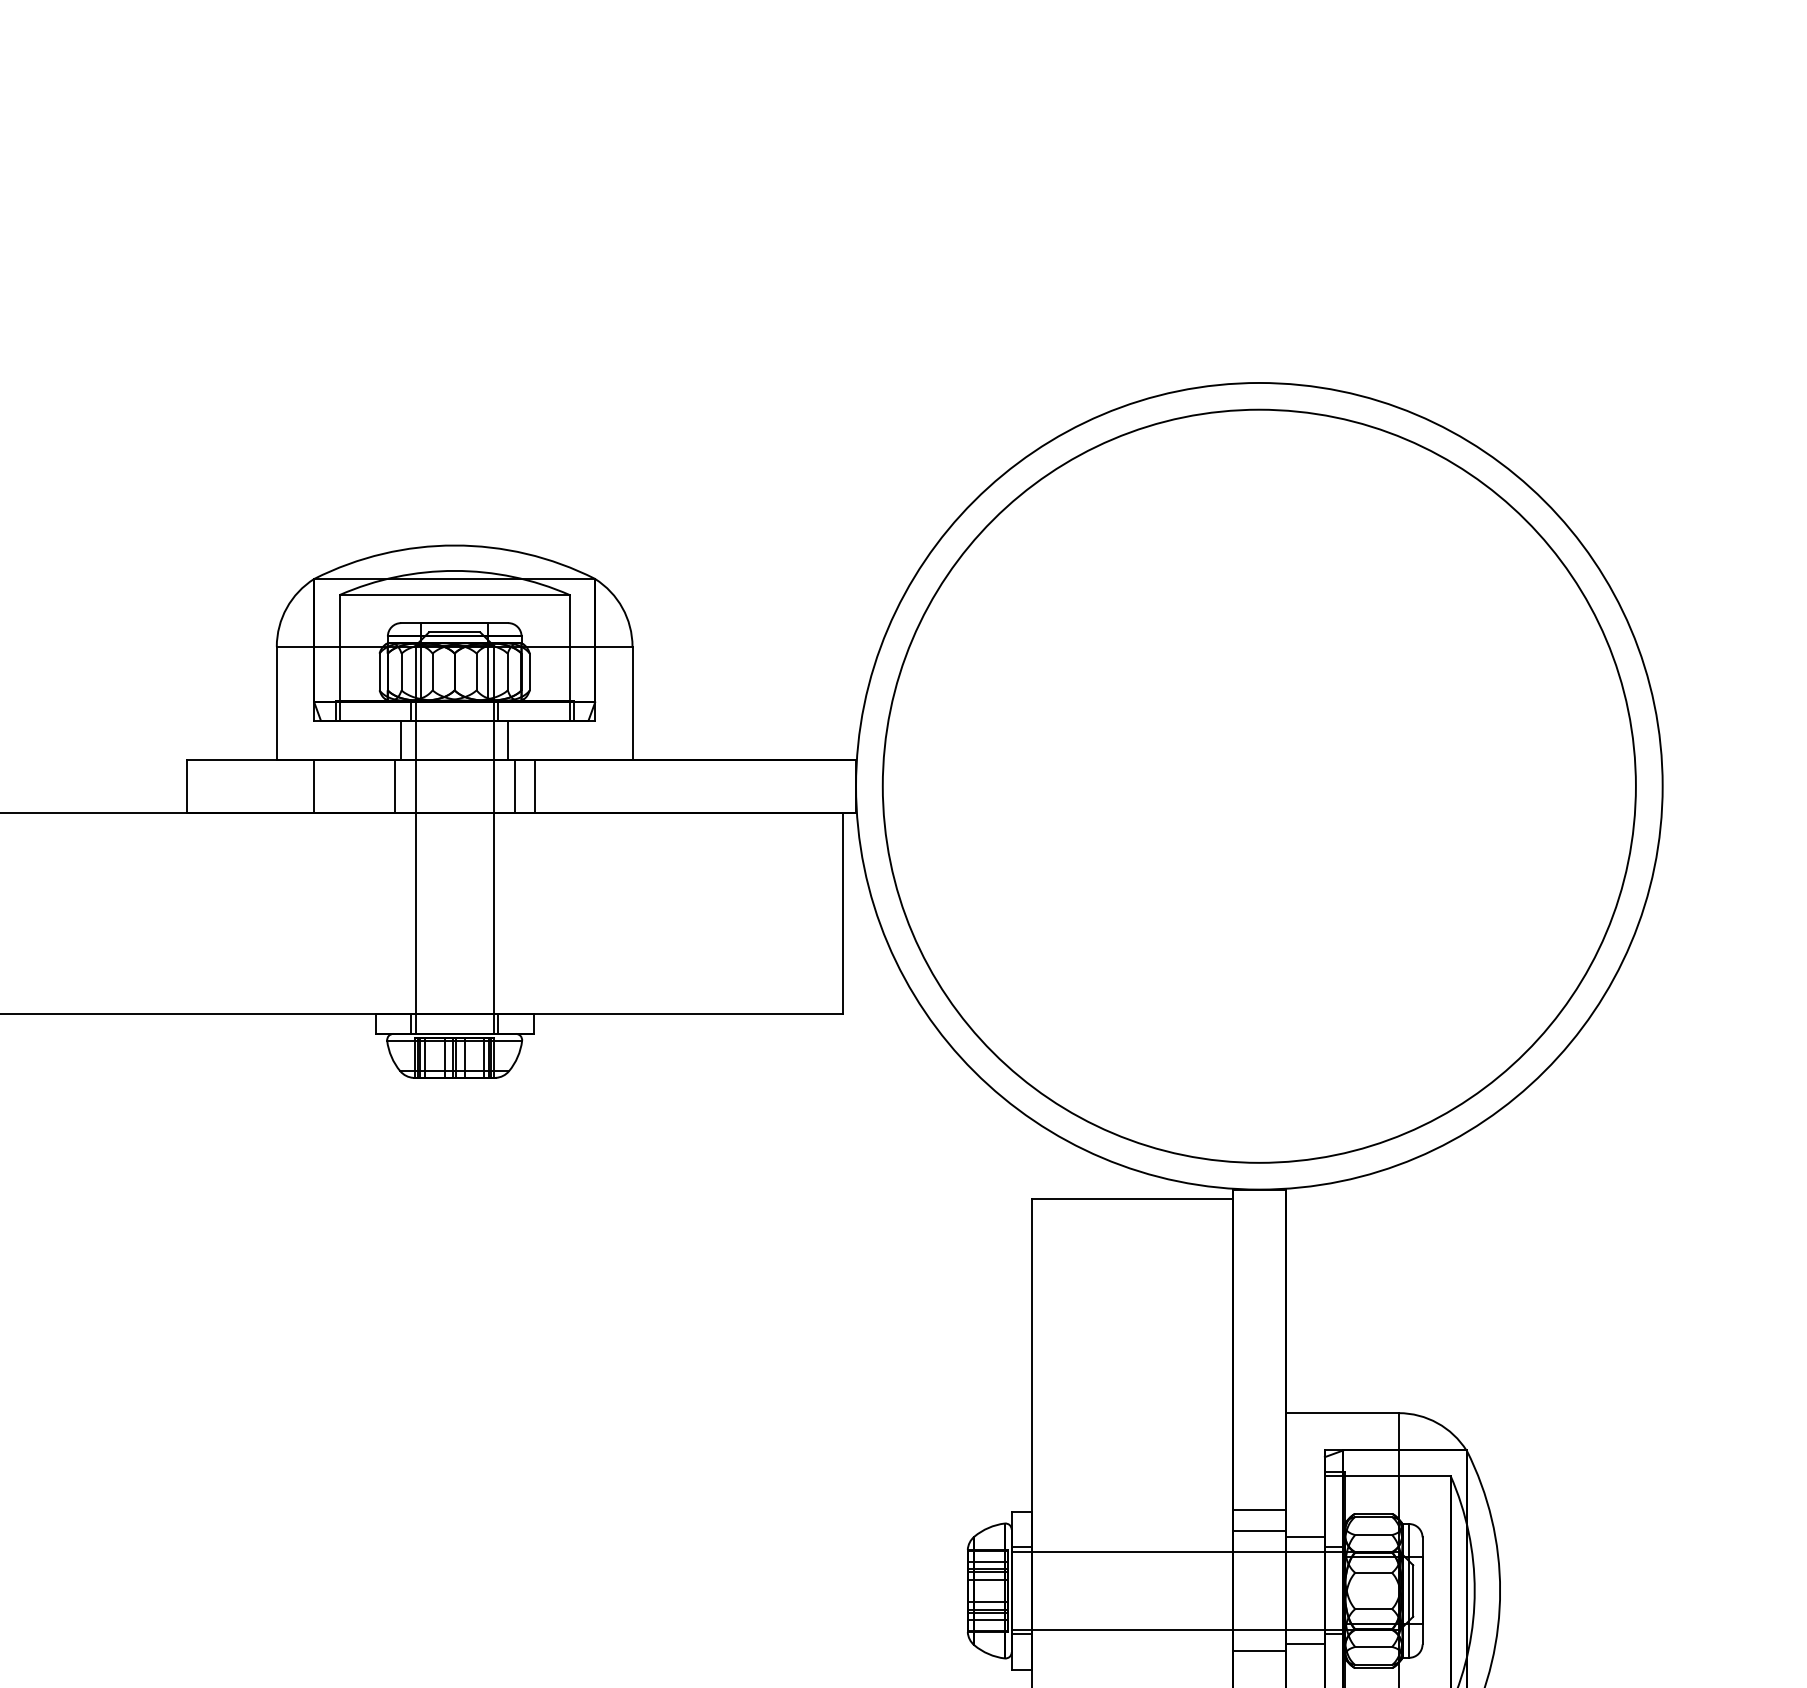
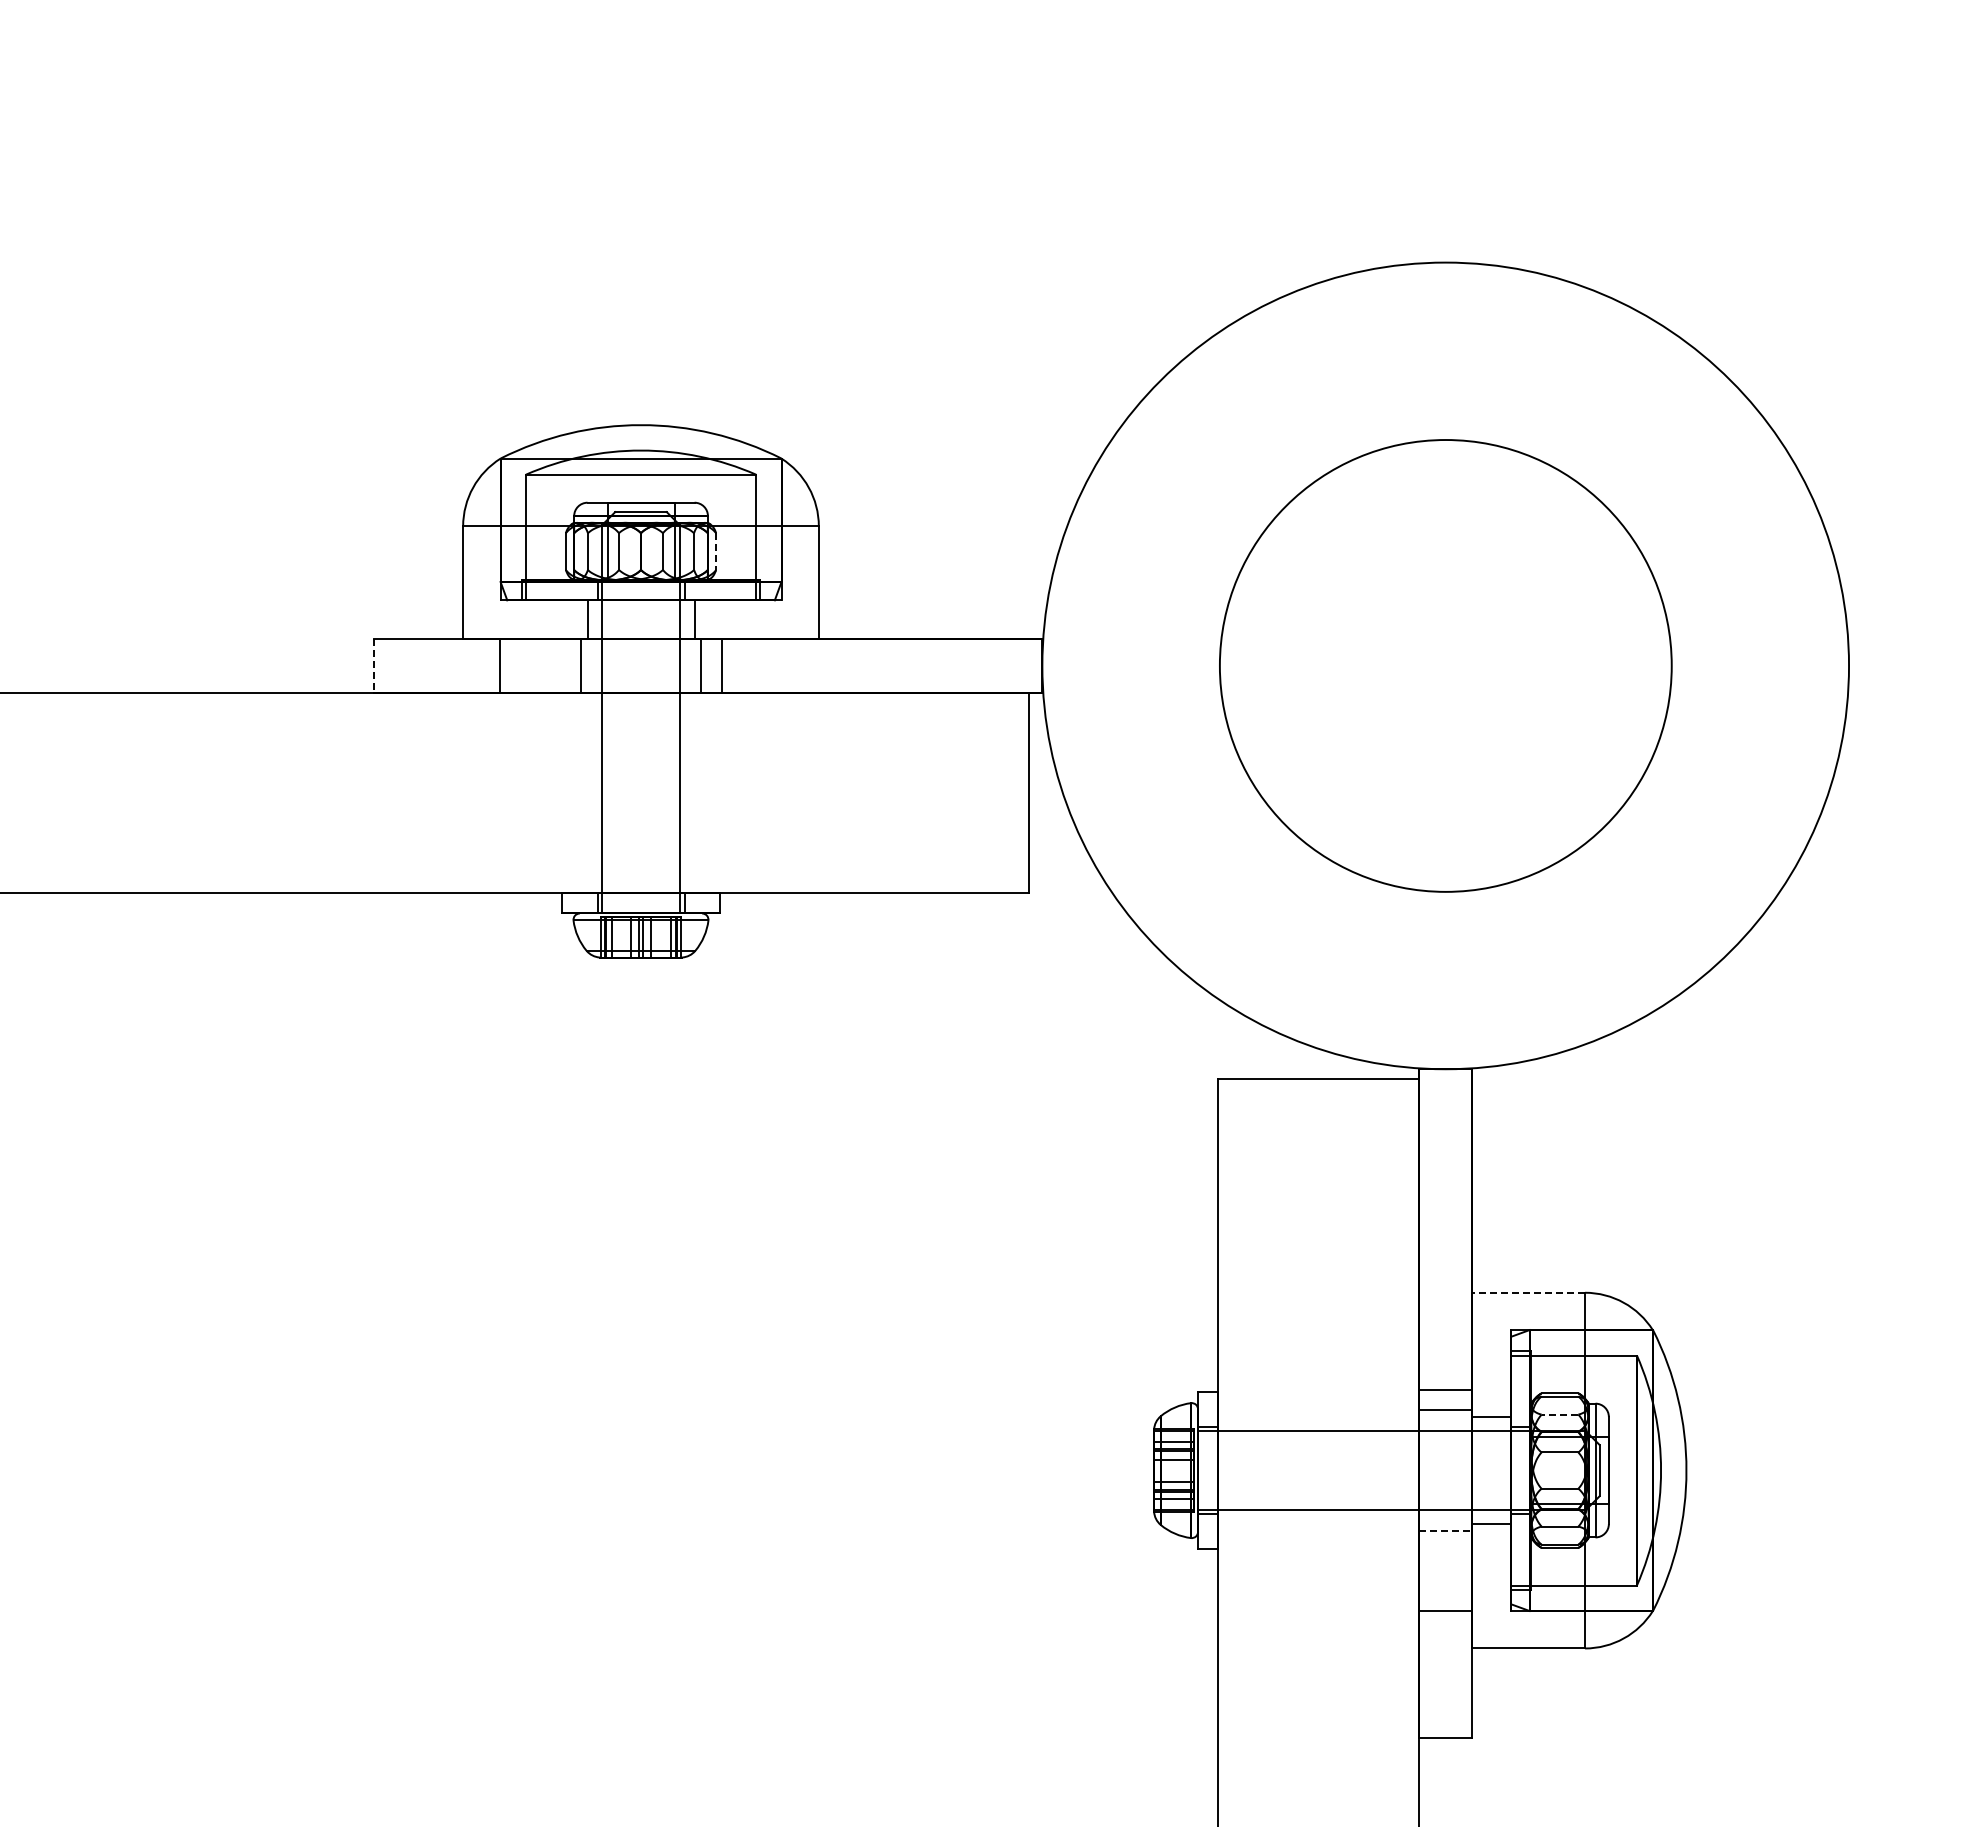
line: (530, 672) -> (716, 552), solid -> dashed
line: (187, 785) -> (373, 665), solid -> dashed
circle: (1259, 785) -> (1445, 665), size x0.6
line: (1342, 1412) -> (1528, 1292), solid -> dashed
line: (1373, 1534) -> (1559, 1414), solid -> dashed
line: (1259, 1650) -> (1445, 1530), solid -> dashed

